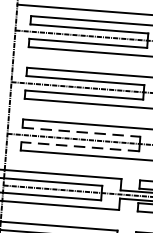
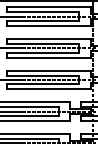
line: (81, 132) -> (43, 75), dashed -> solid
line: (78, 146) -> (42, 84), dashed -> solid

